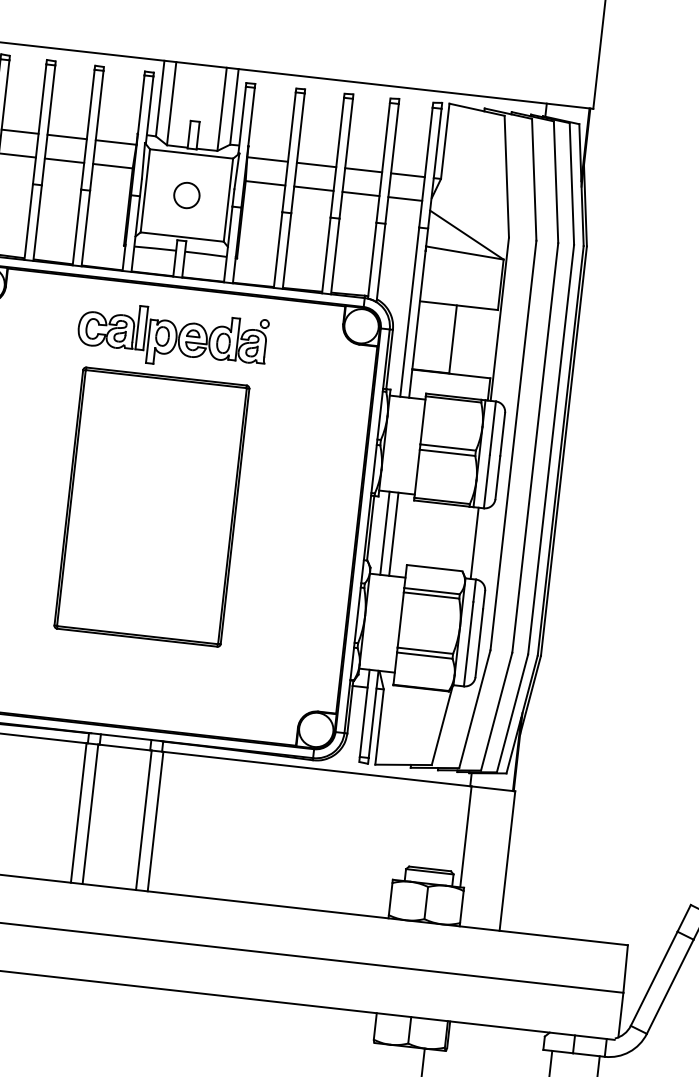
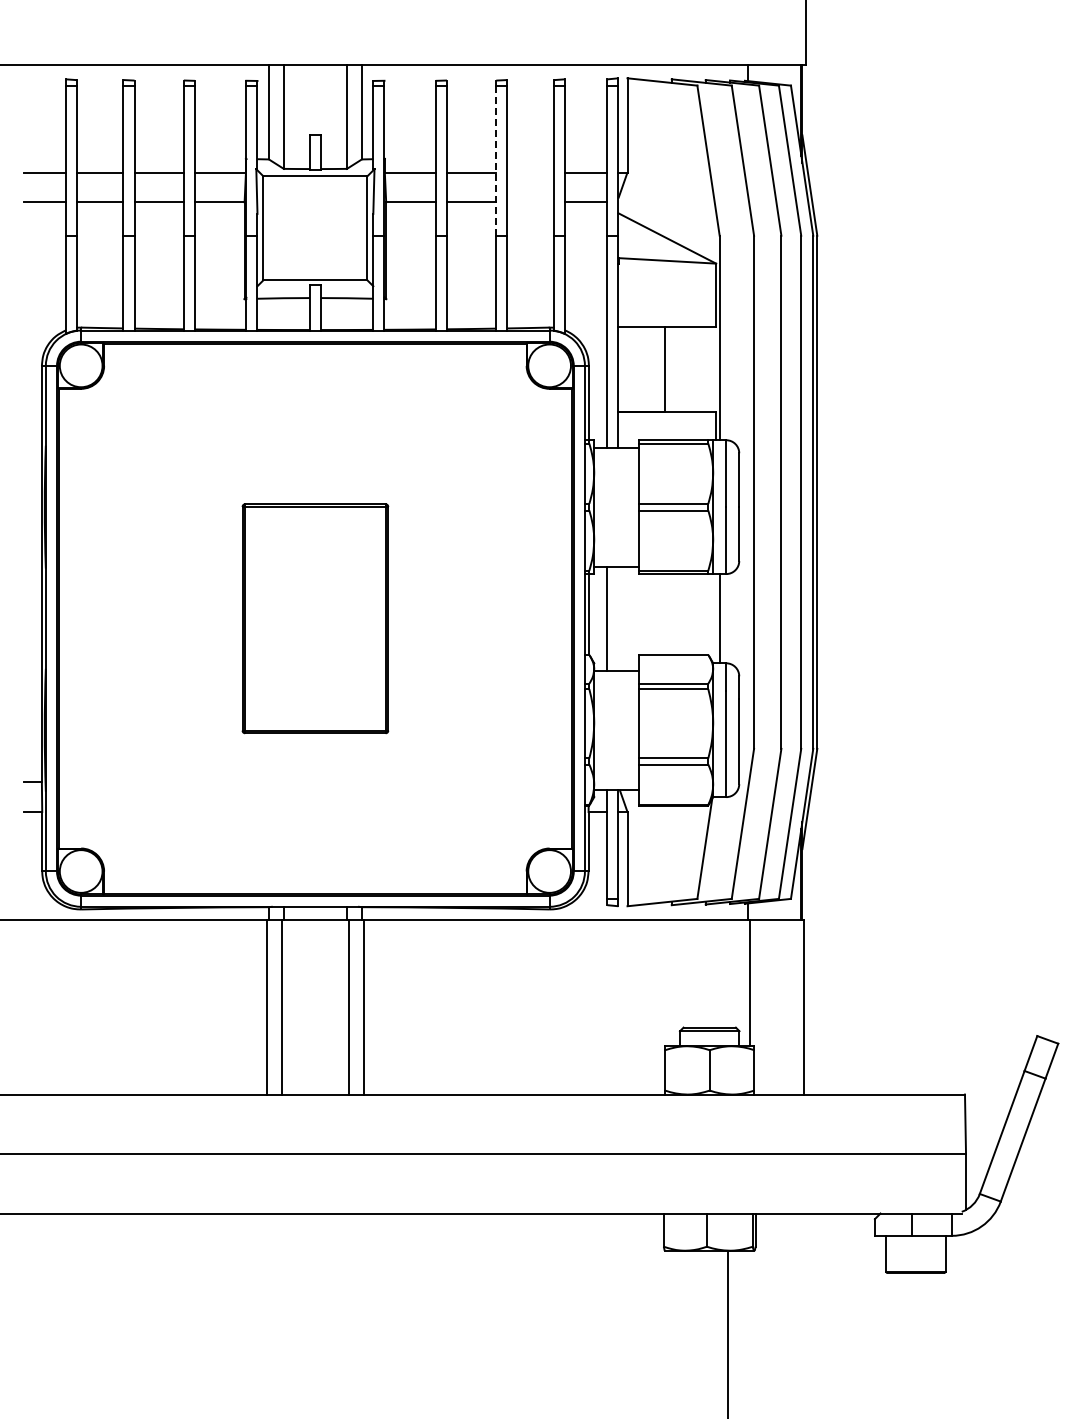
line: (337, 158) -> (496, 161), solid -> dashed
line: (363, 170) -> (530, 172), removed
circle: (187, 194) -> (315, 227), removed
line: (360, 194) -> (530, 202), removed
part: (172, 337) -> (317, 405), removed
part: (152, 507) -> (315, 618), size x0.7
line: (393, 534) -> (618, 618), removed

